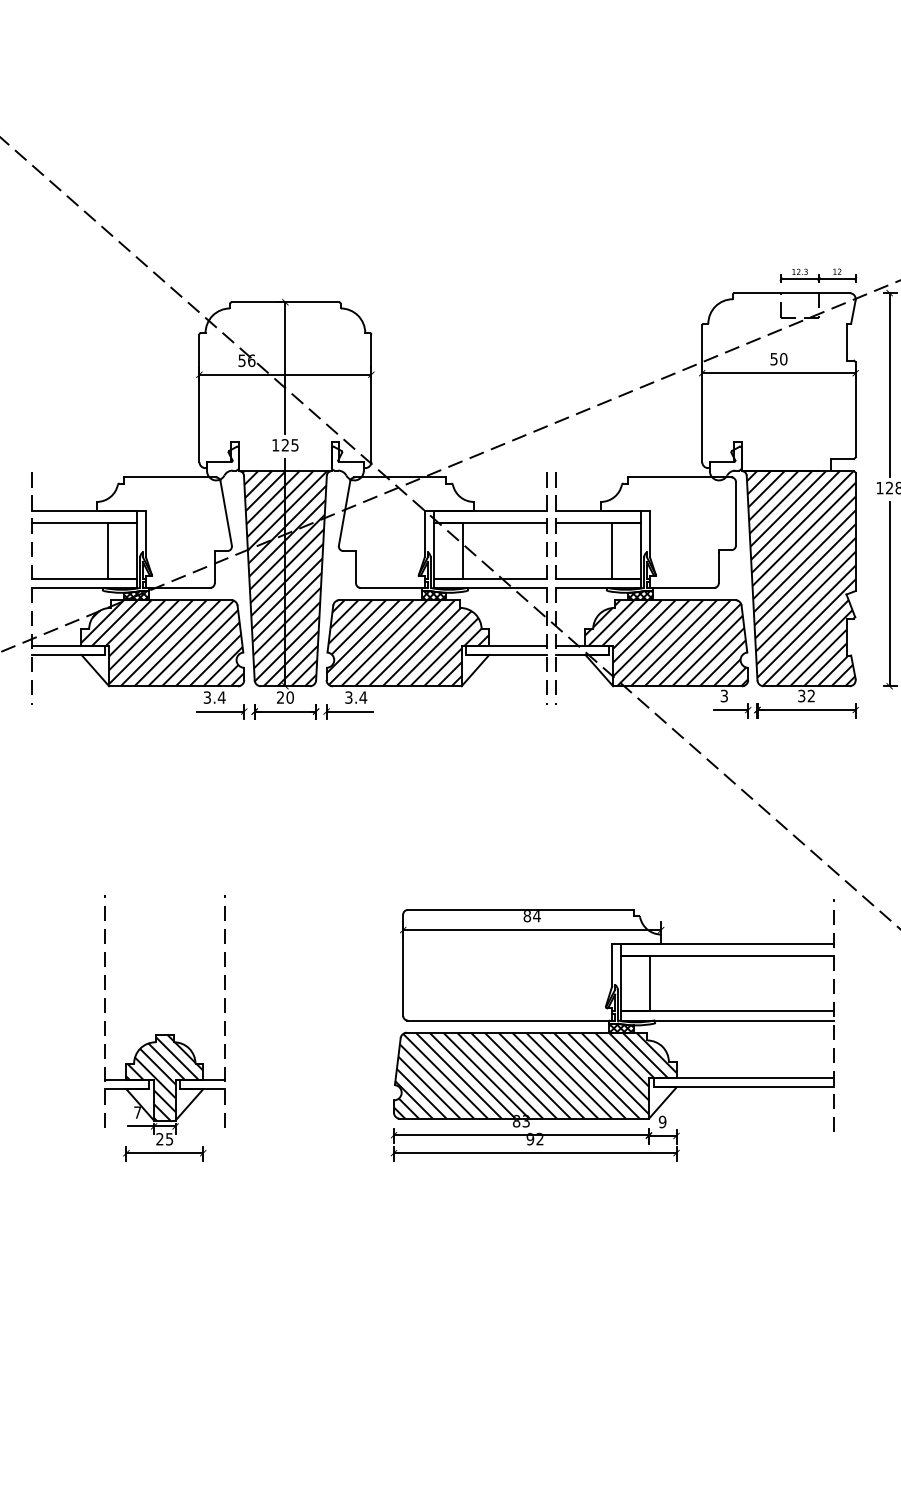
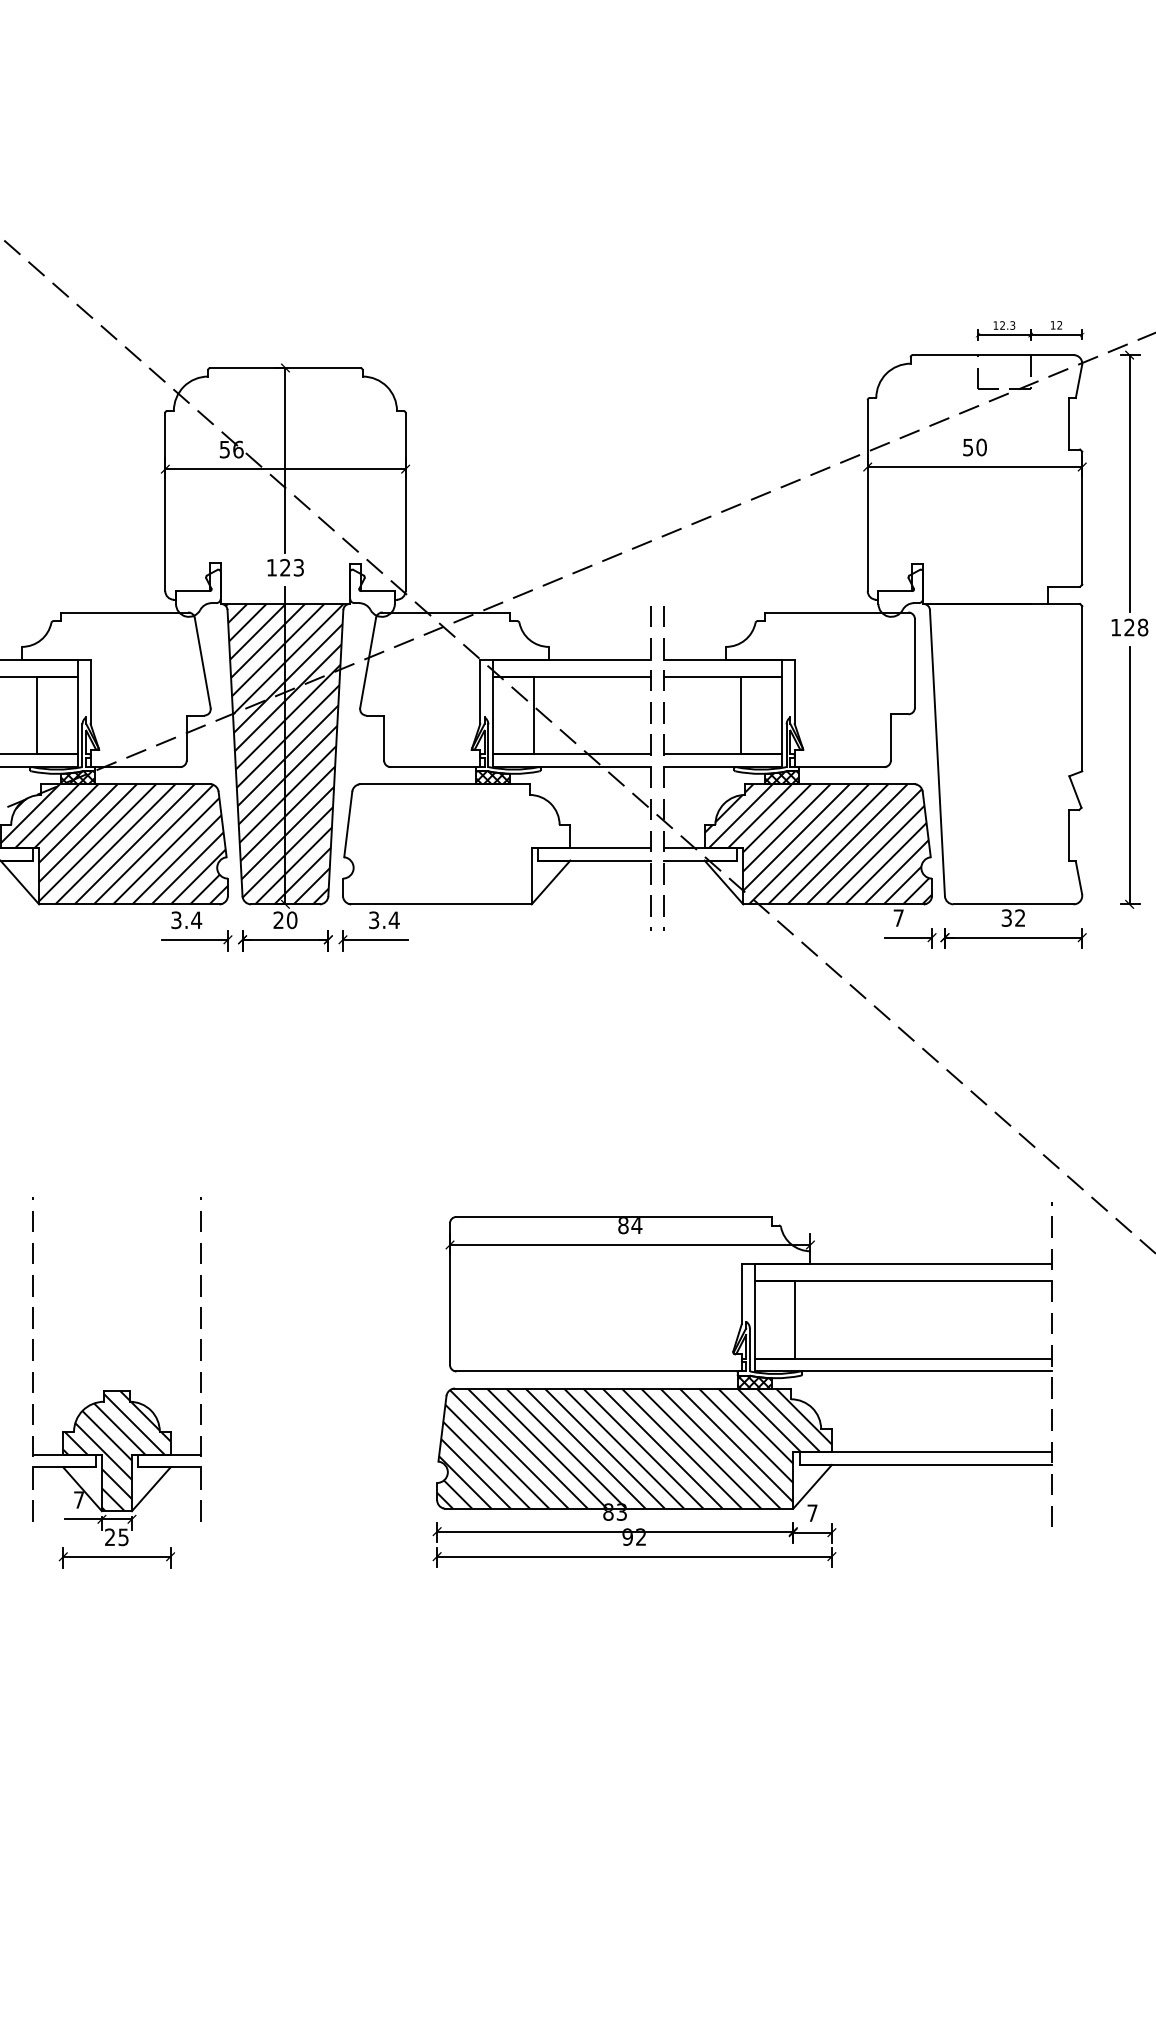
text: (294, 444) -> (298, 566), 125 -> 123
hatch: (799, 578) -> (1003, 753), removed
hatch: (407, 643) -> (456, 844), removed
text: (723, 695) -> (897, 917), 3 -> 7
text: (662, 1121) -> (812, 1512), 9 -> 7

